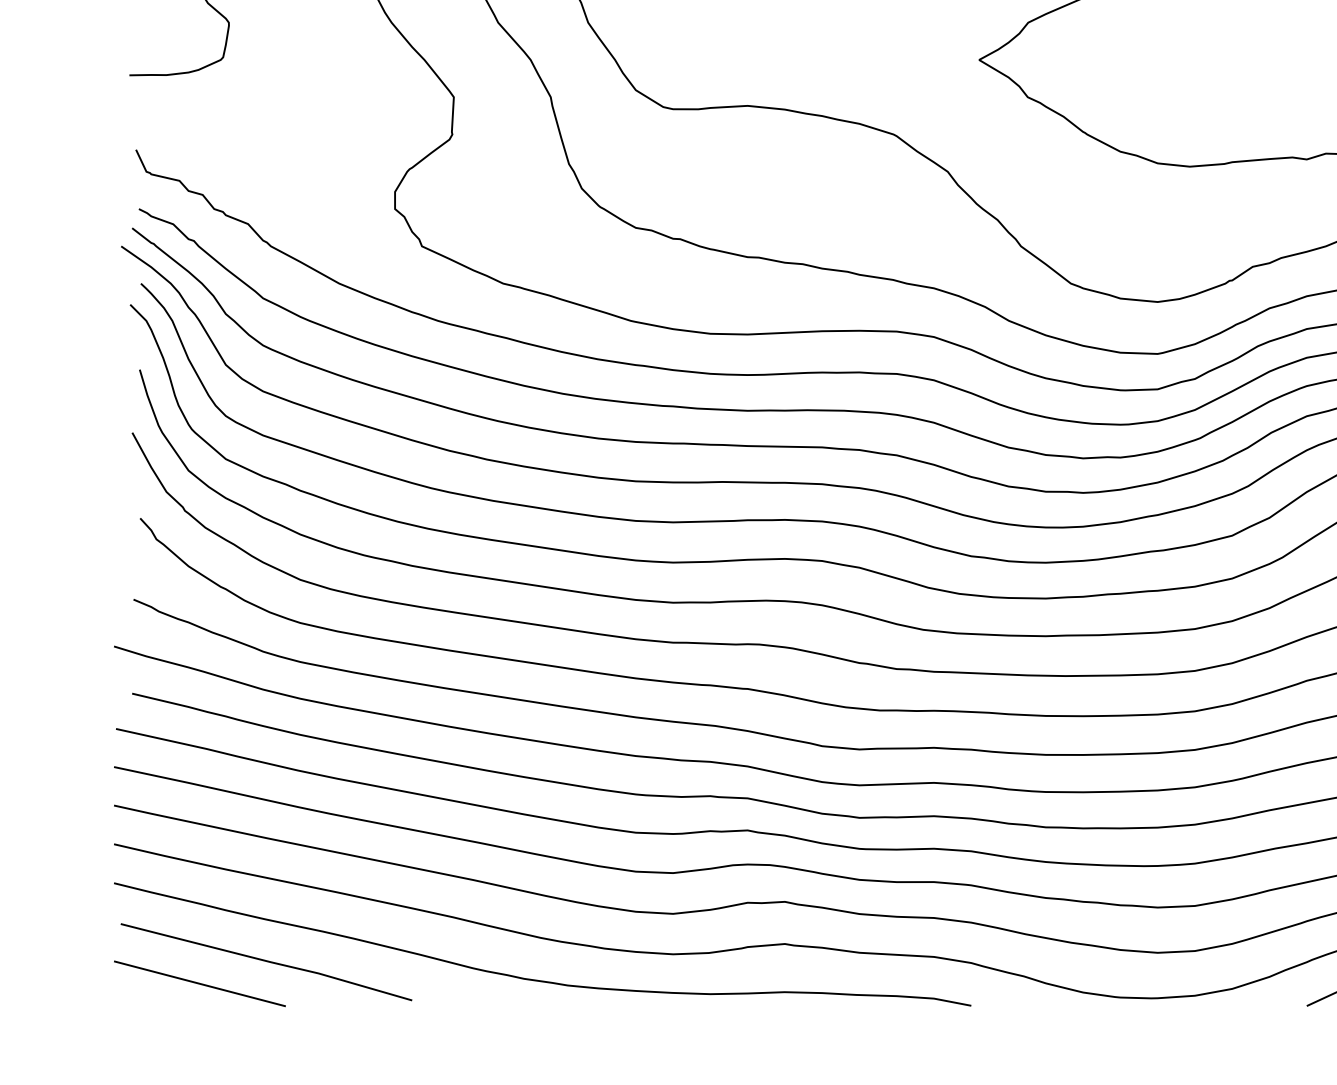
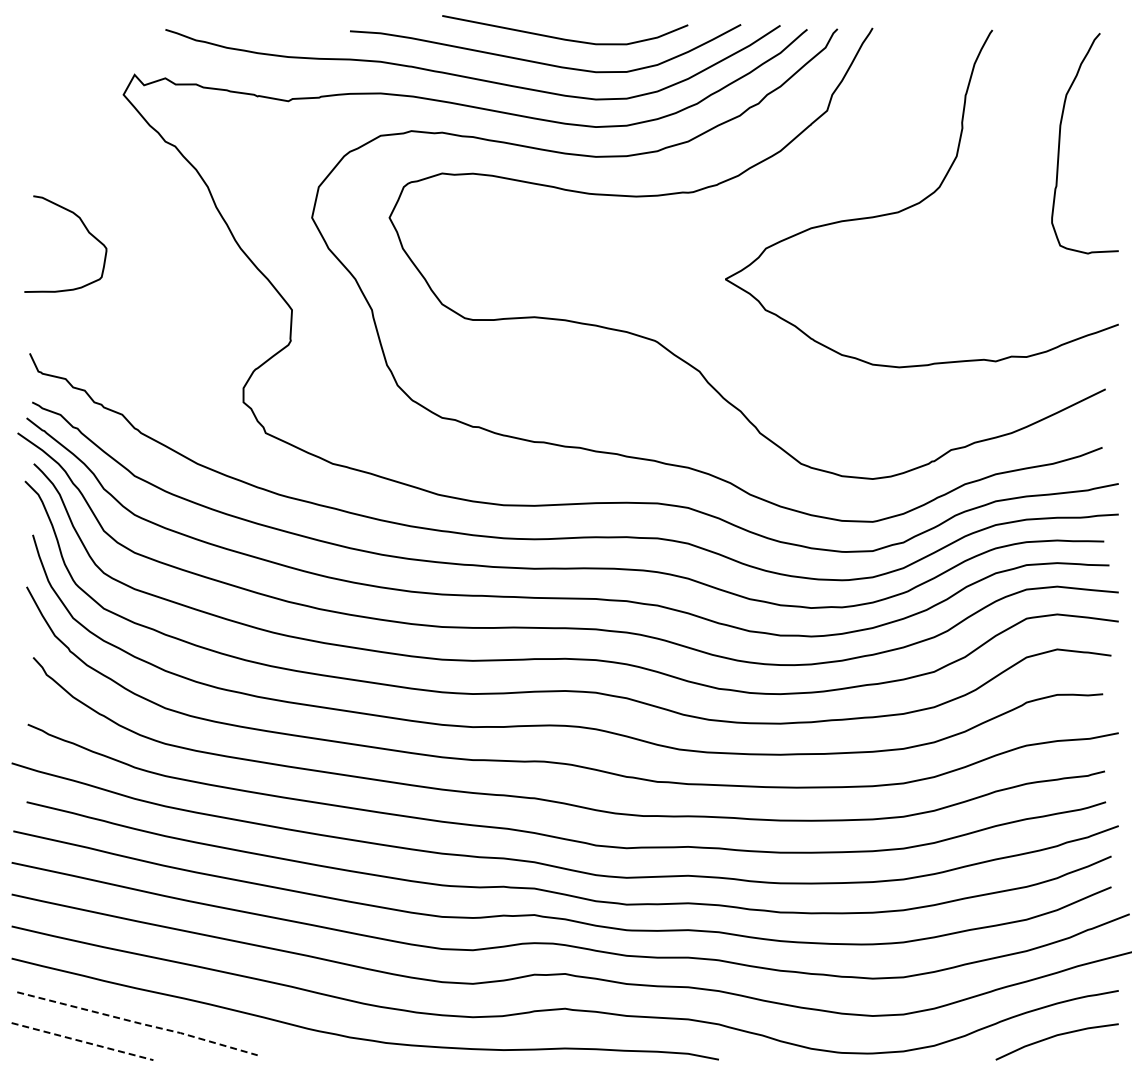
line: (268, 961) -> (139, 1023), solid -> dashed
line: (201, 983) -> (83, 1041), solid -> dashed

